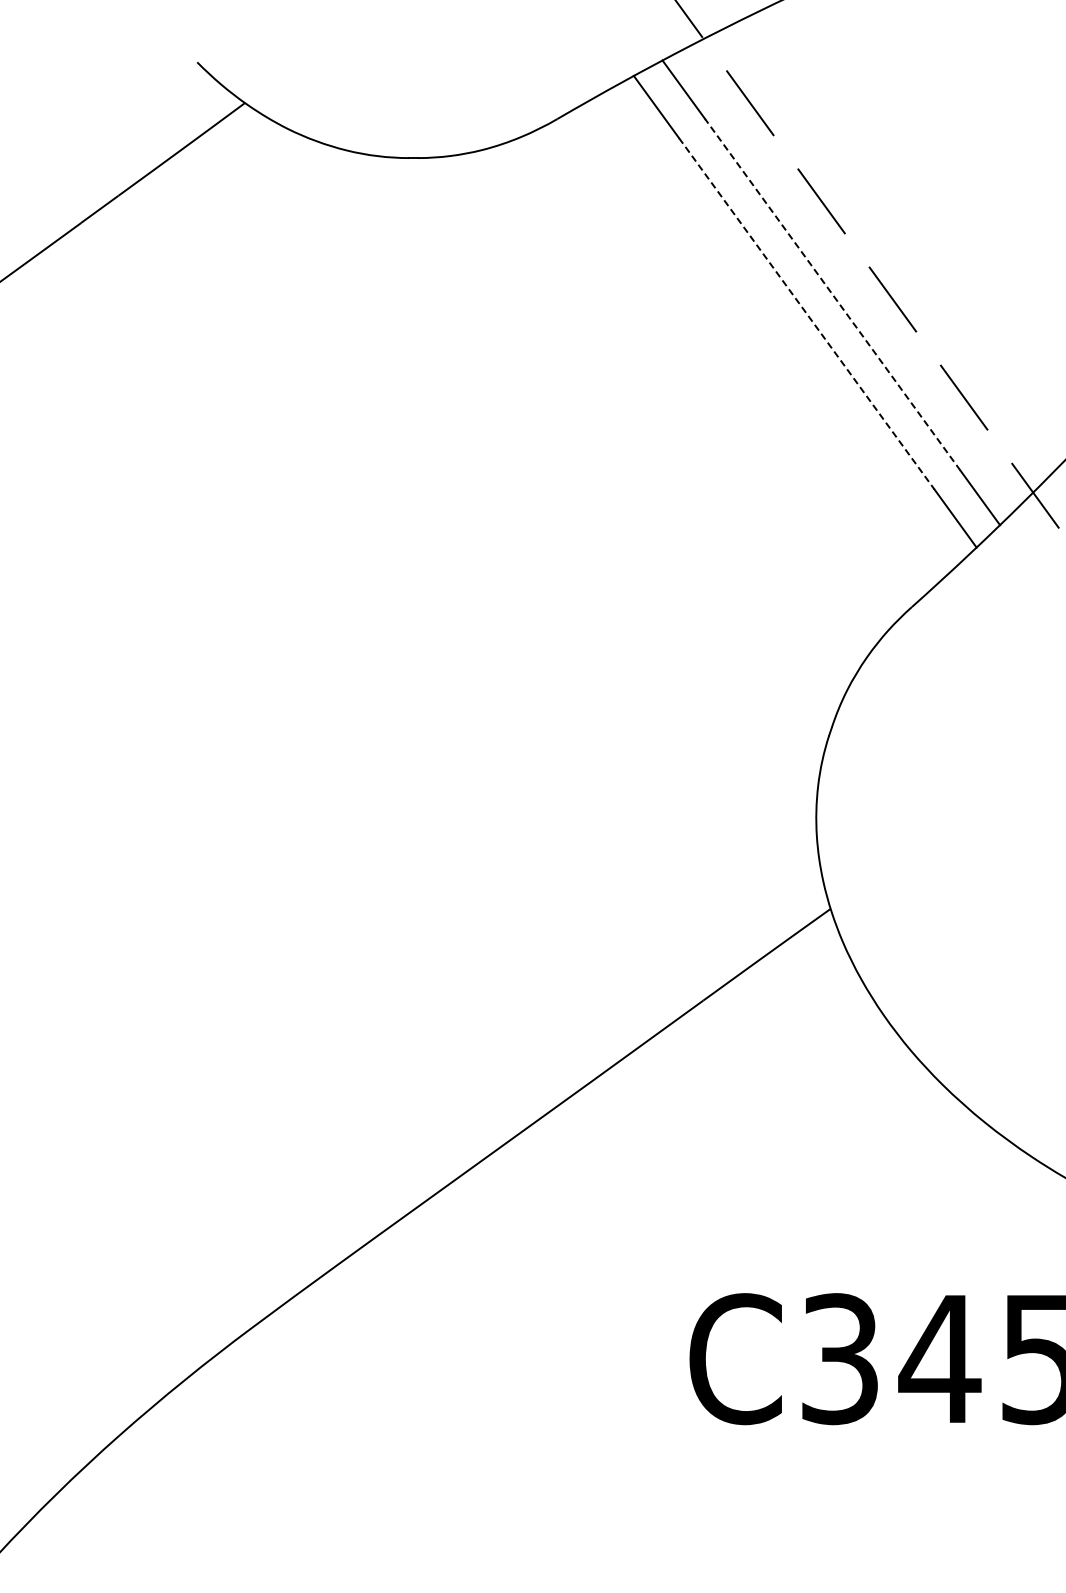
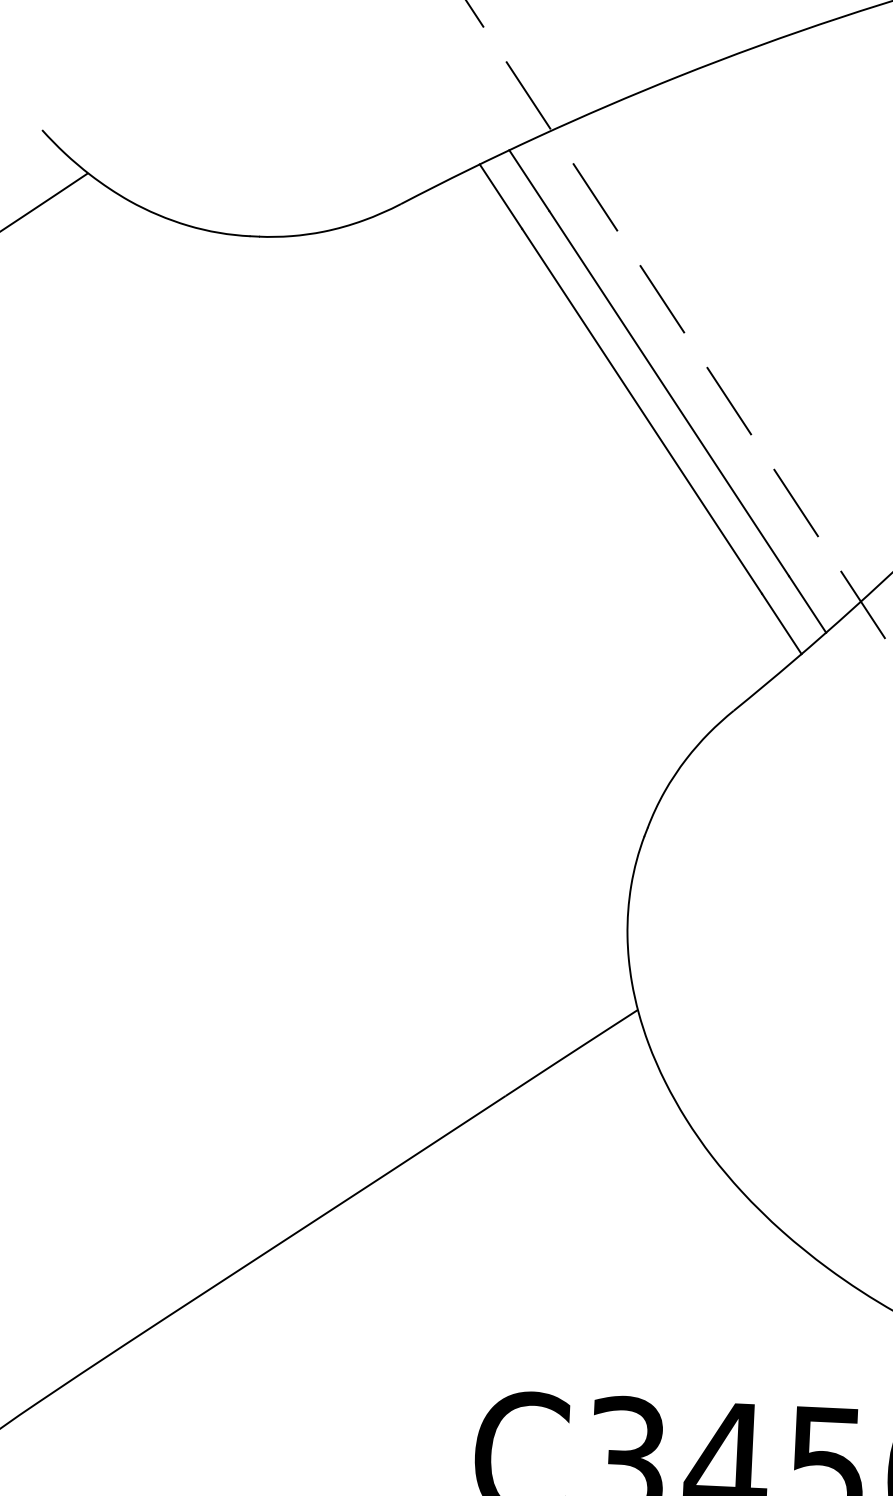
line: (832, 294) -> (668, 393), dashed -> solid
line: (807, 314) -> (642, 412), dashed -> solid

